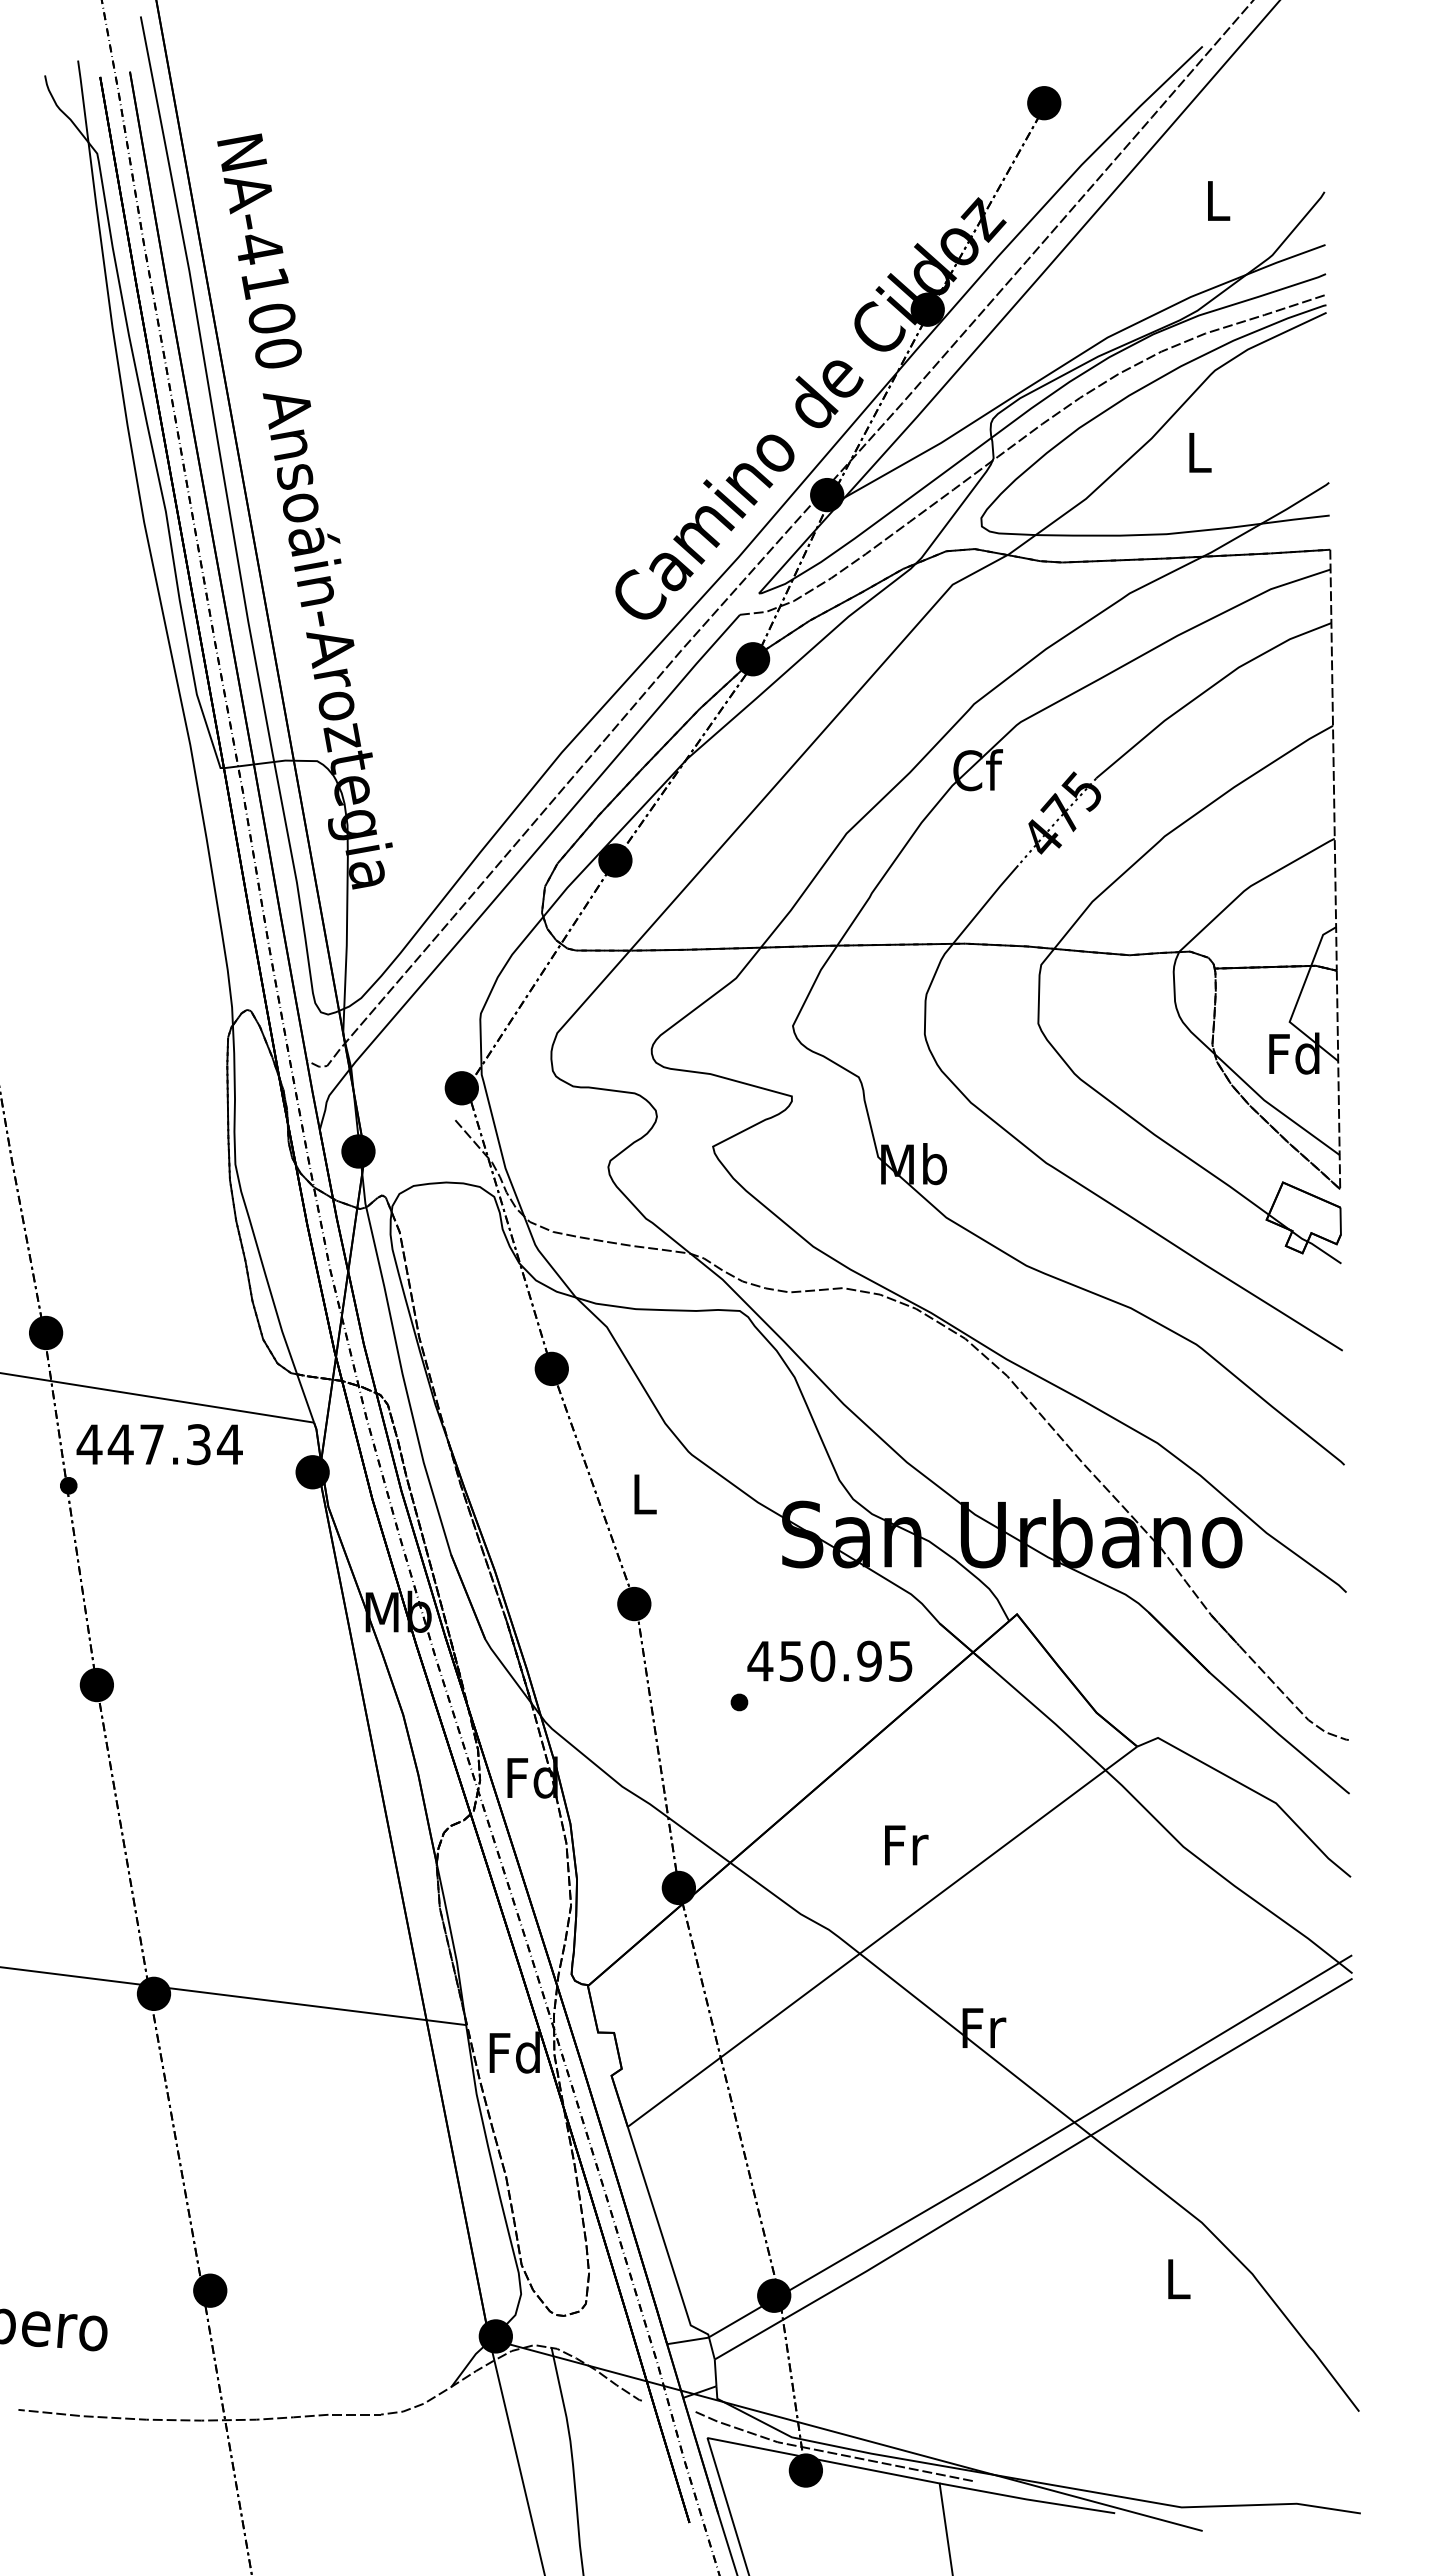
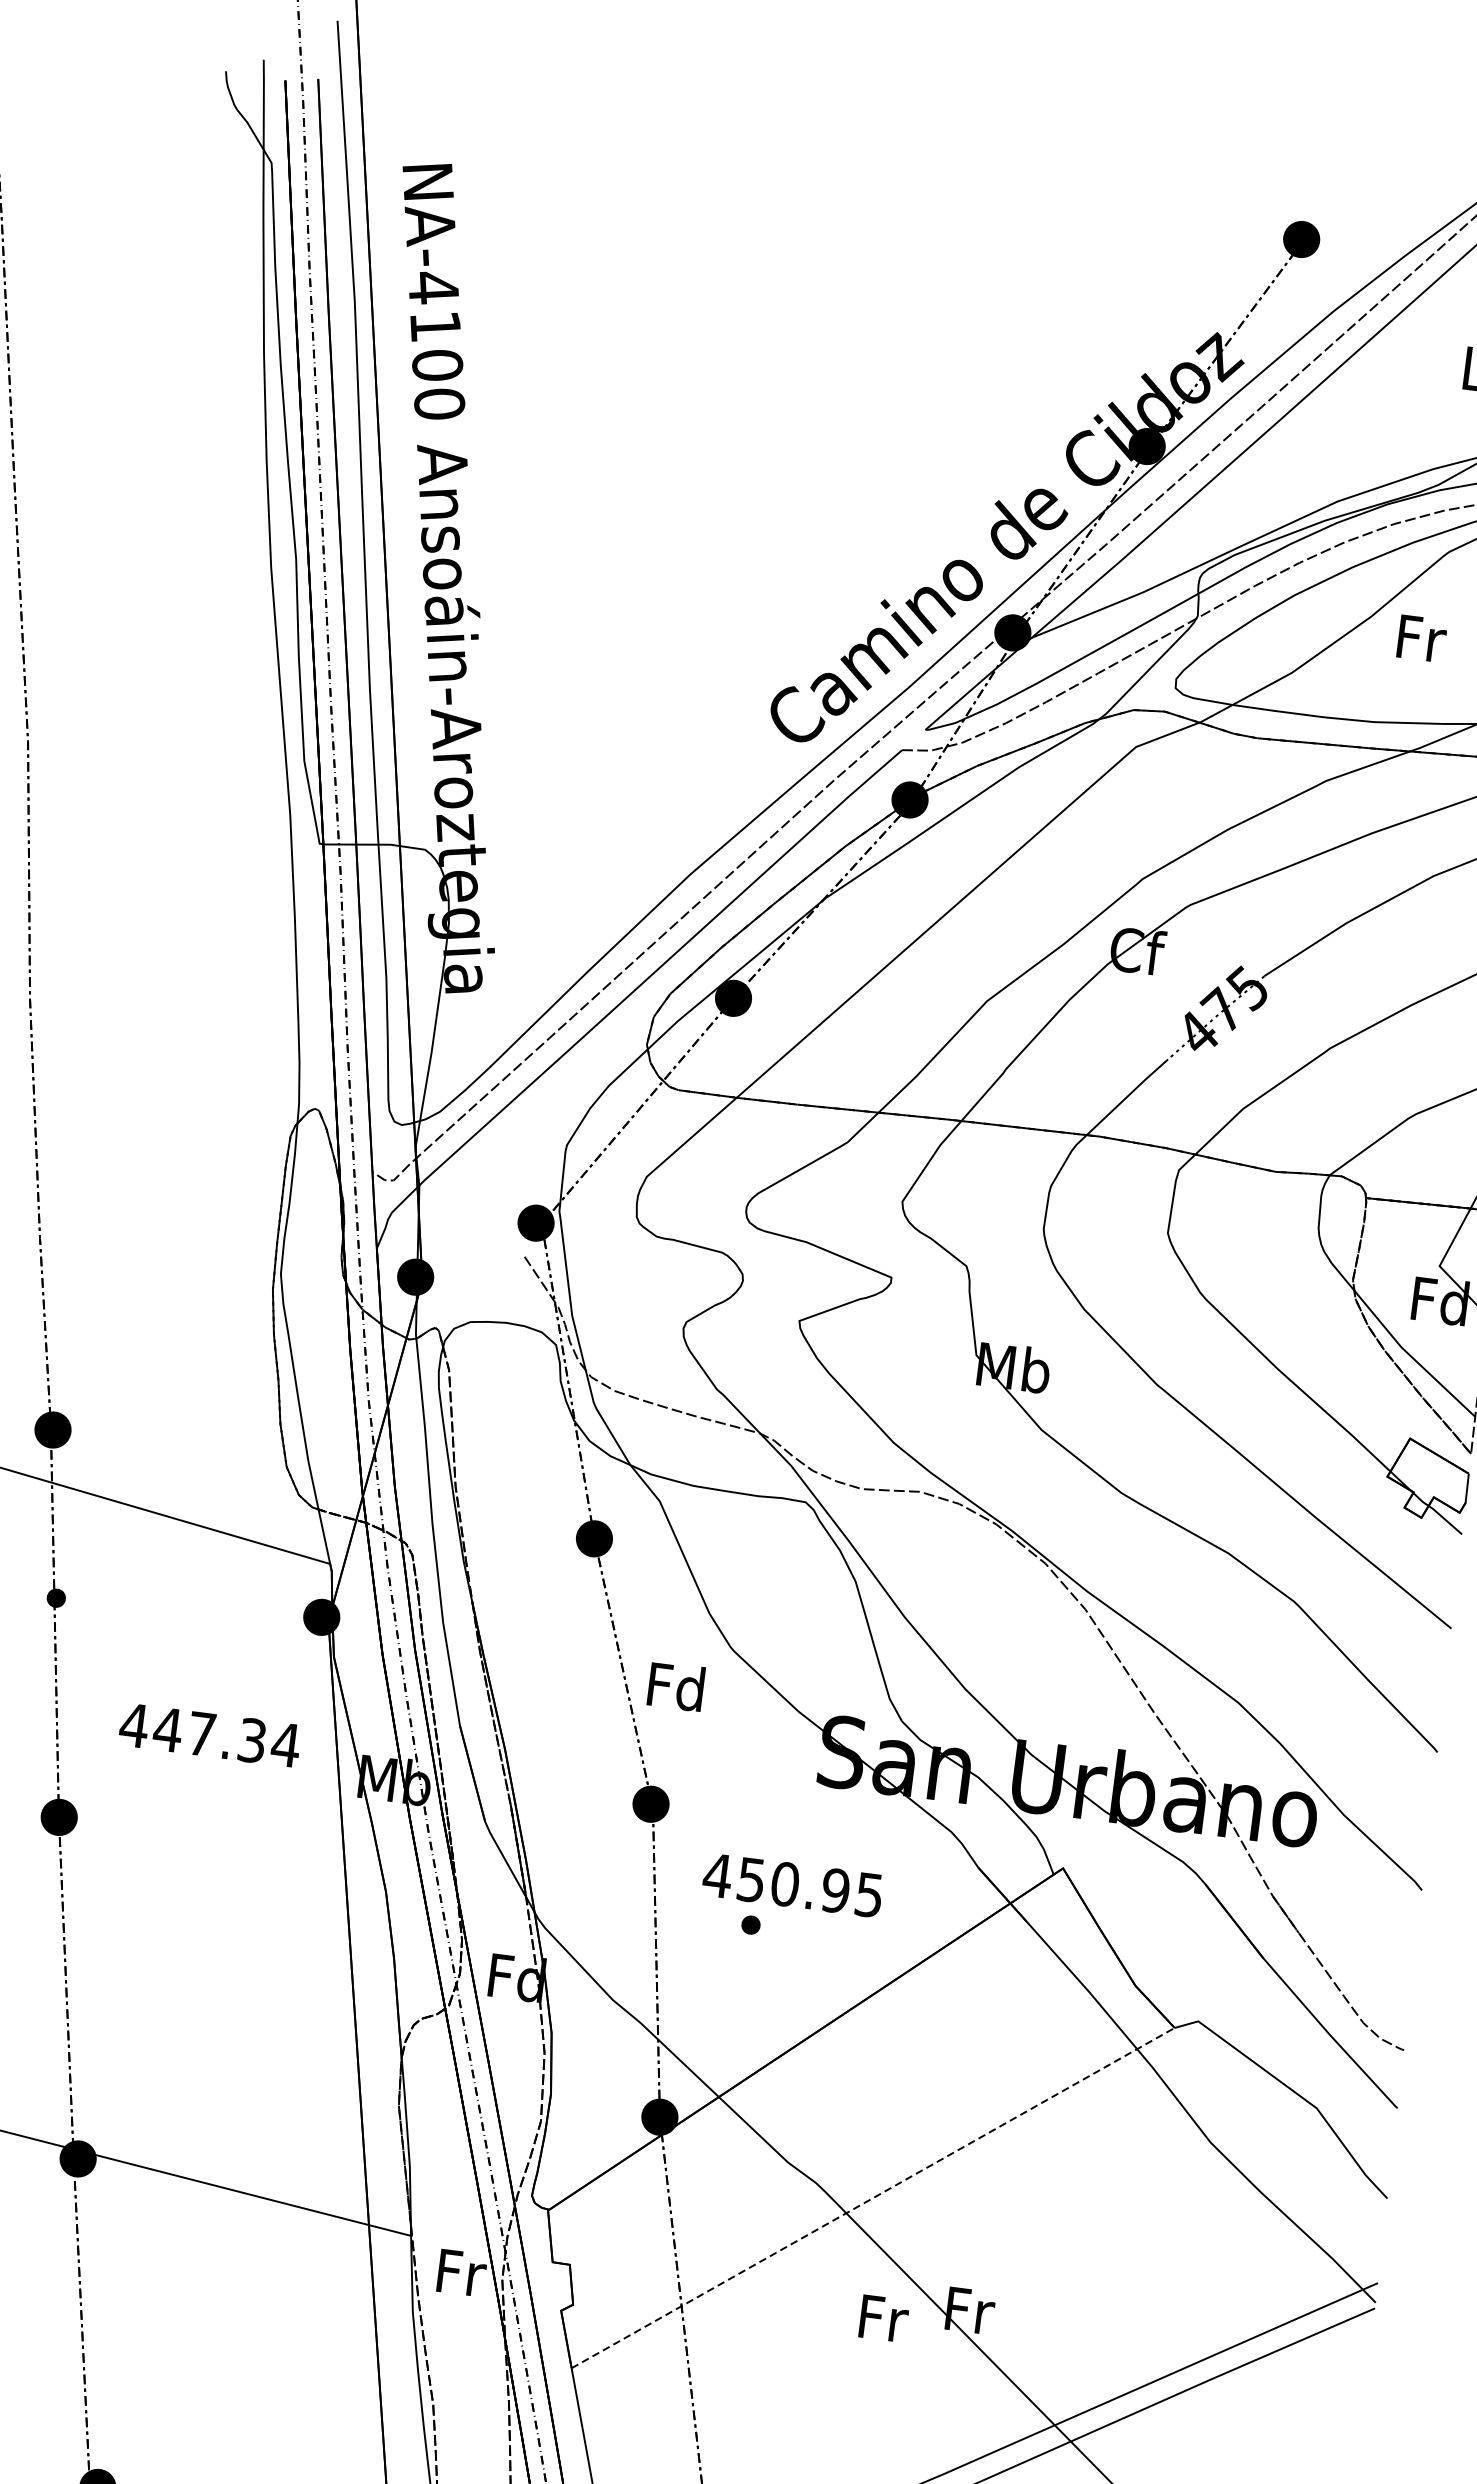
text: (1200, 452) -> (1422, 638), L -> Fr
text: (159, 1444) -> (209, 1735), moved
text: (643, 1493) -> (676, 1686), L -> Fd
text: (829, 1660) -> (792, 1884), moved
text: (906, 1845) -> (883, 2318), moved
line: (882, 1936) -> (873, 2197), solid -> dashed
text: (514, 2052) -> (459, 2272), Fd -> Fr

